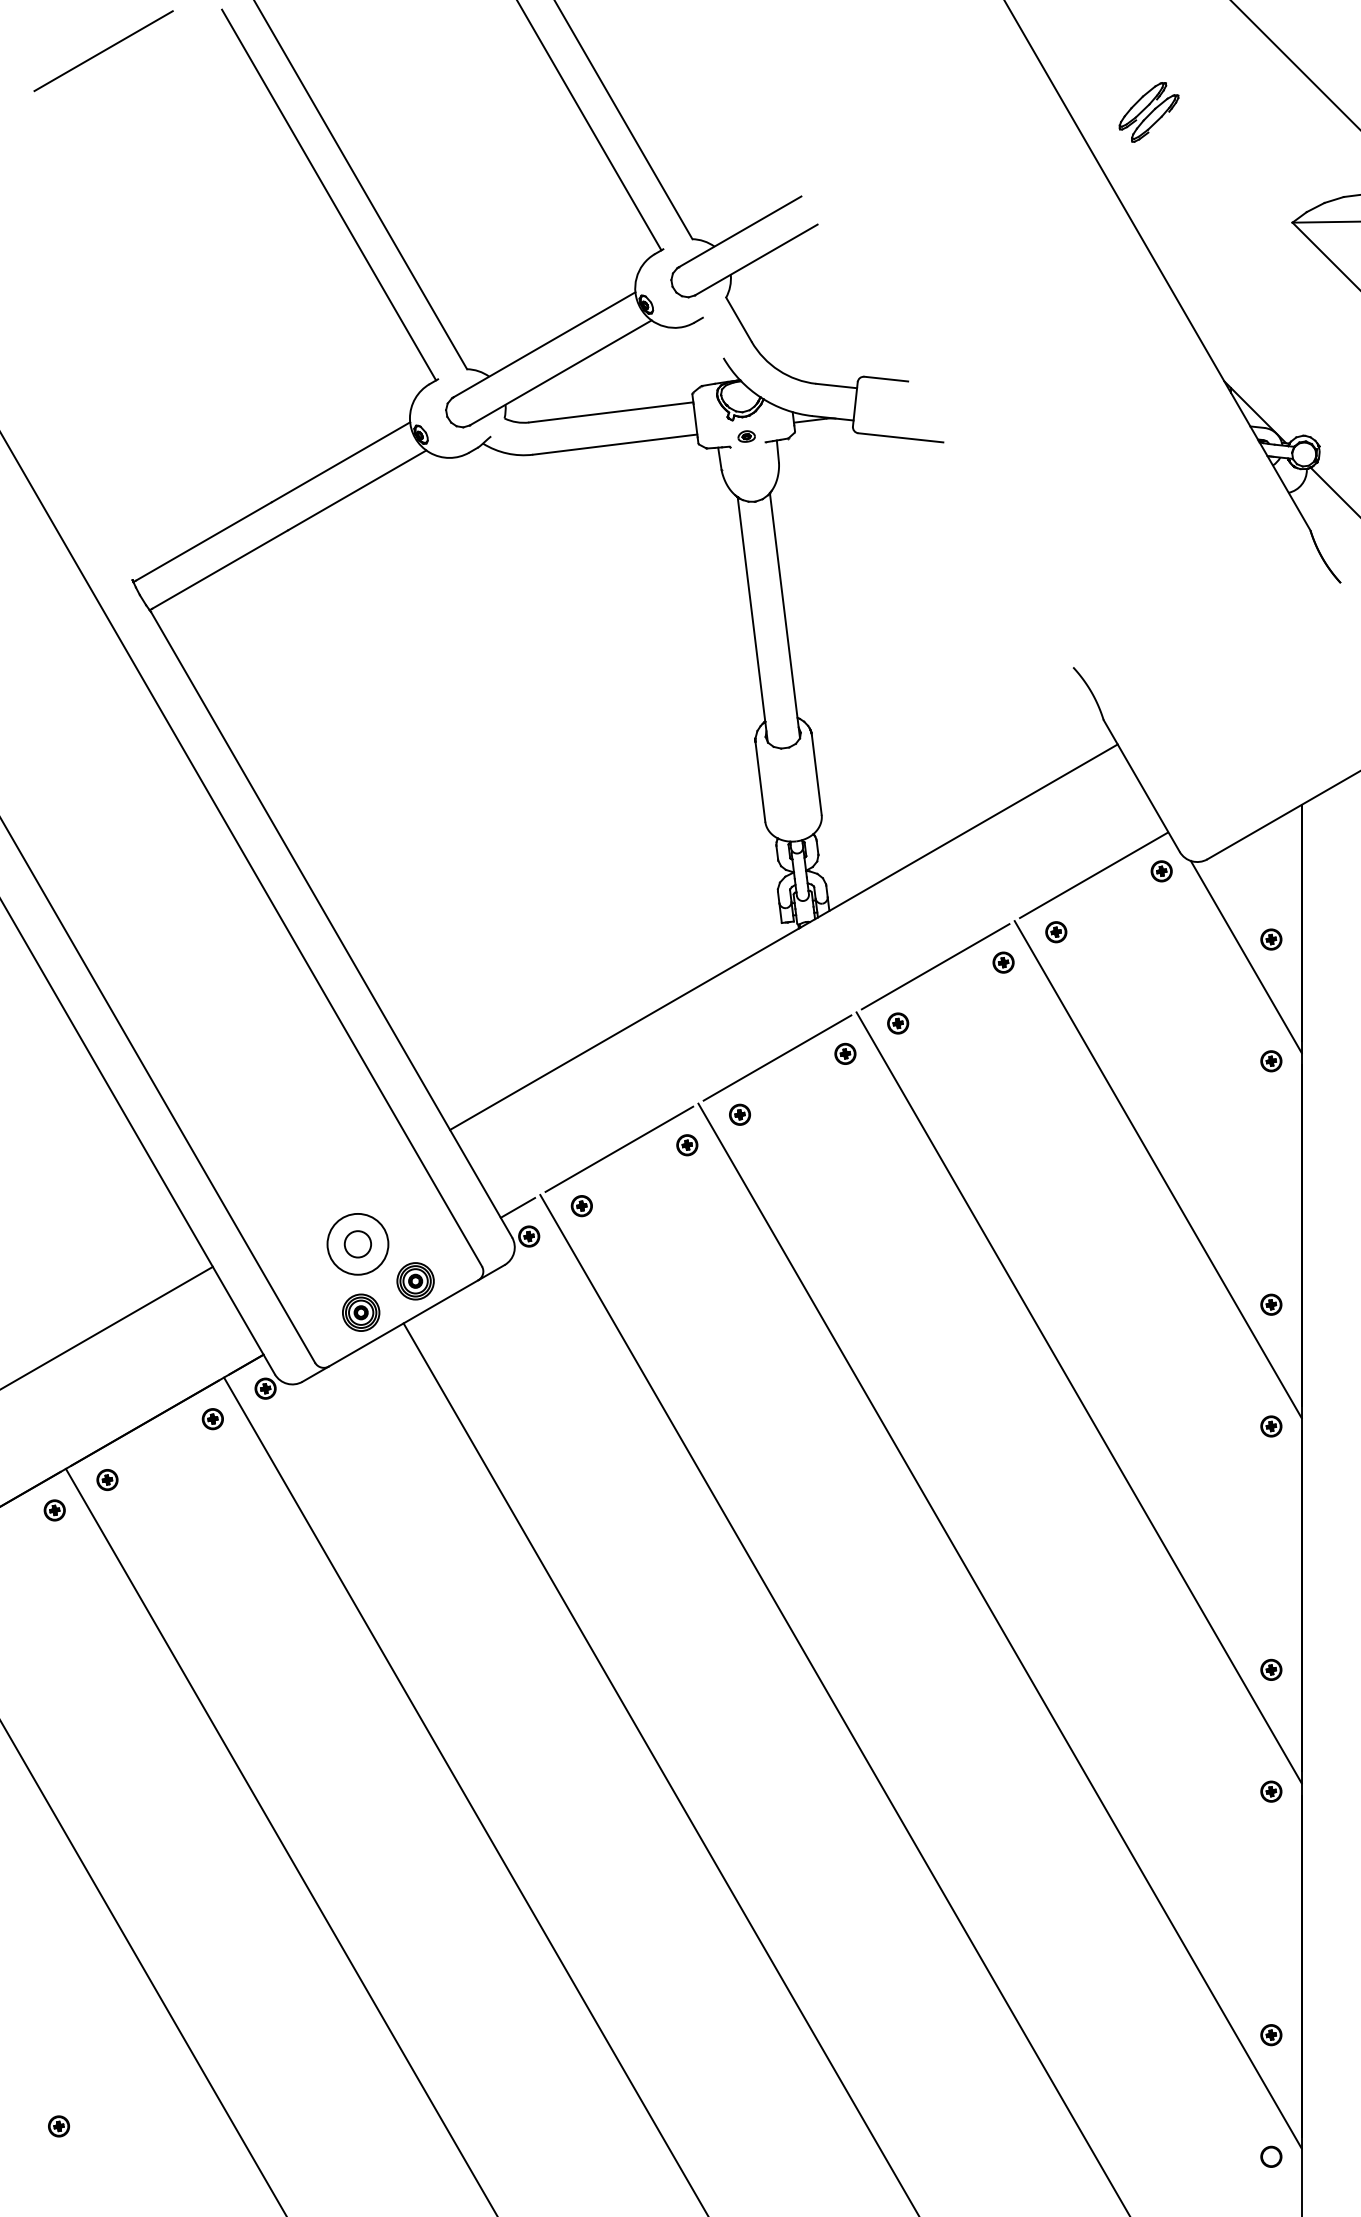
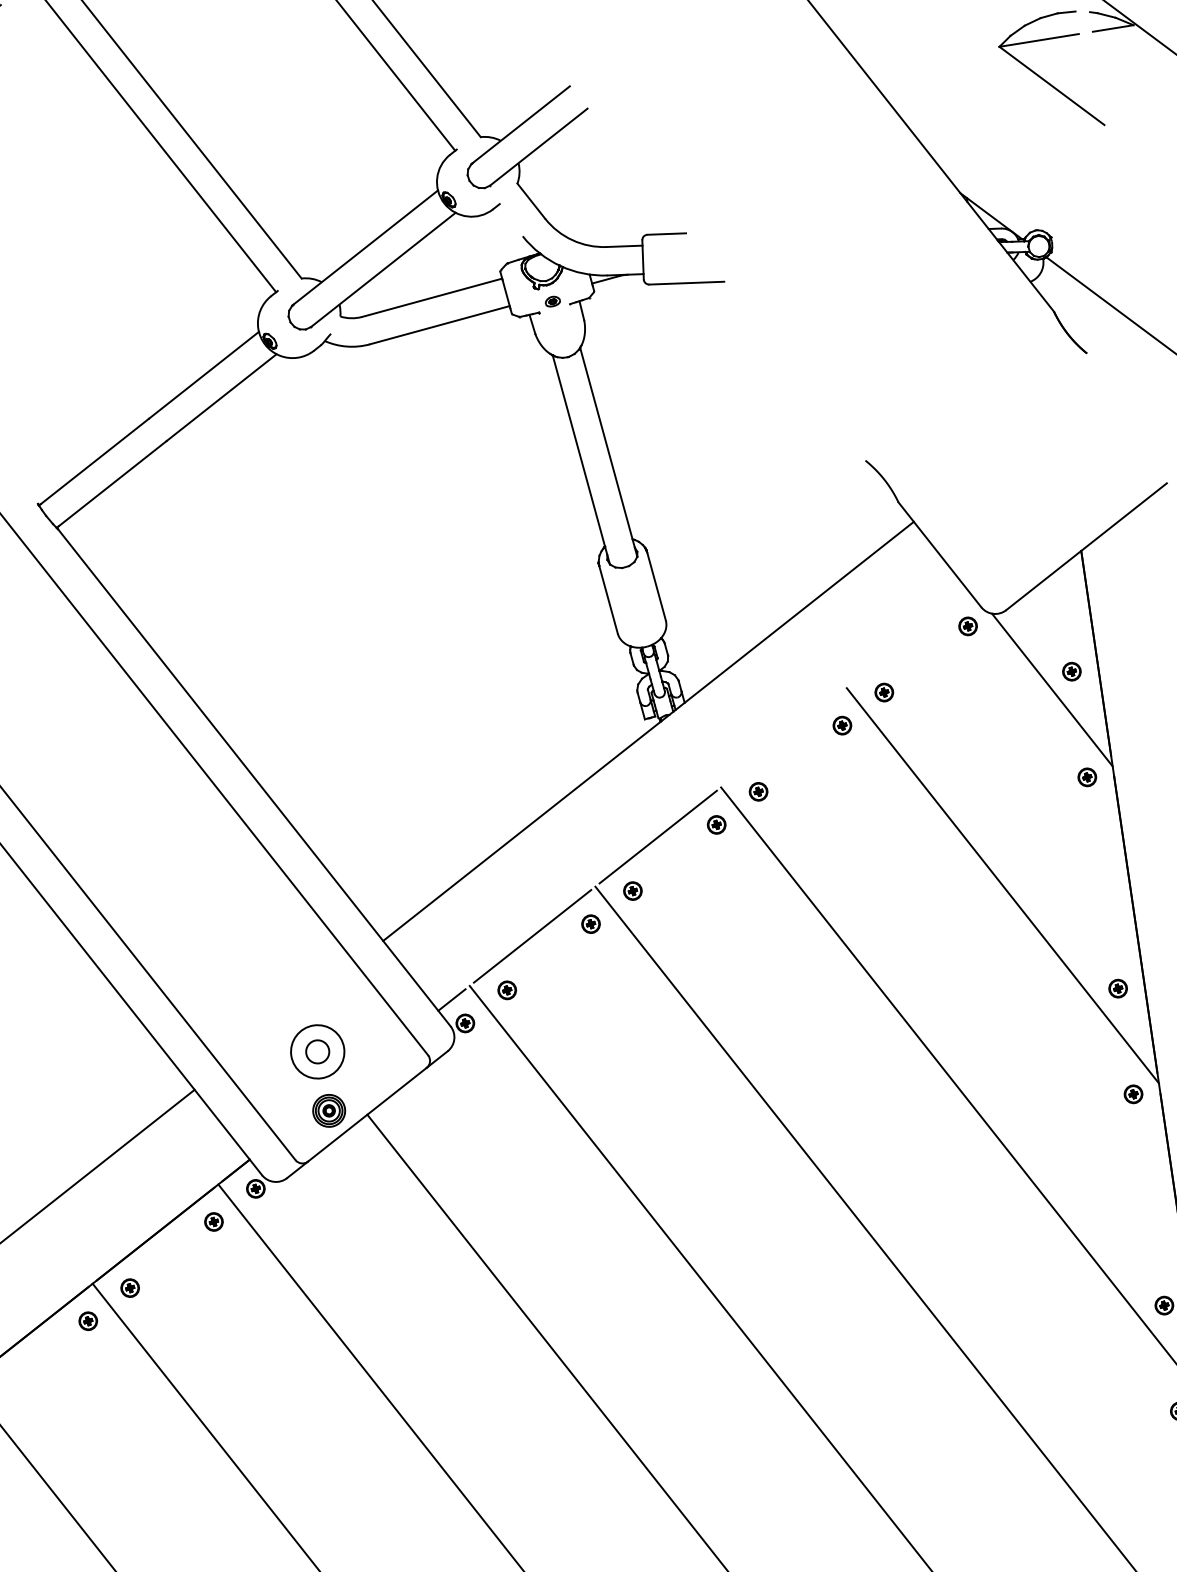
line: (1093, 875) -> (909, 638), removed
line: (935, 966) -> (783, 737), removed
part: (415, 1281) -> (372, 1076), removed

